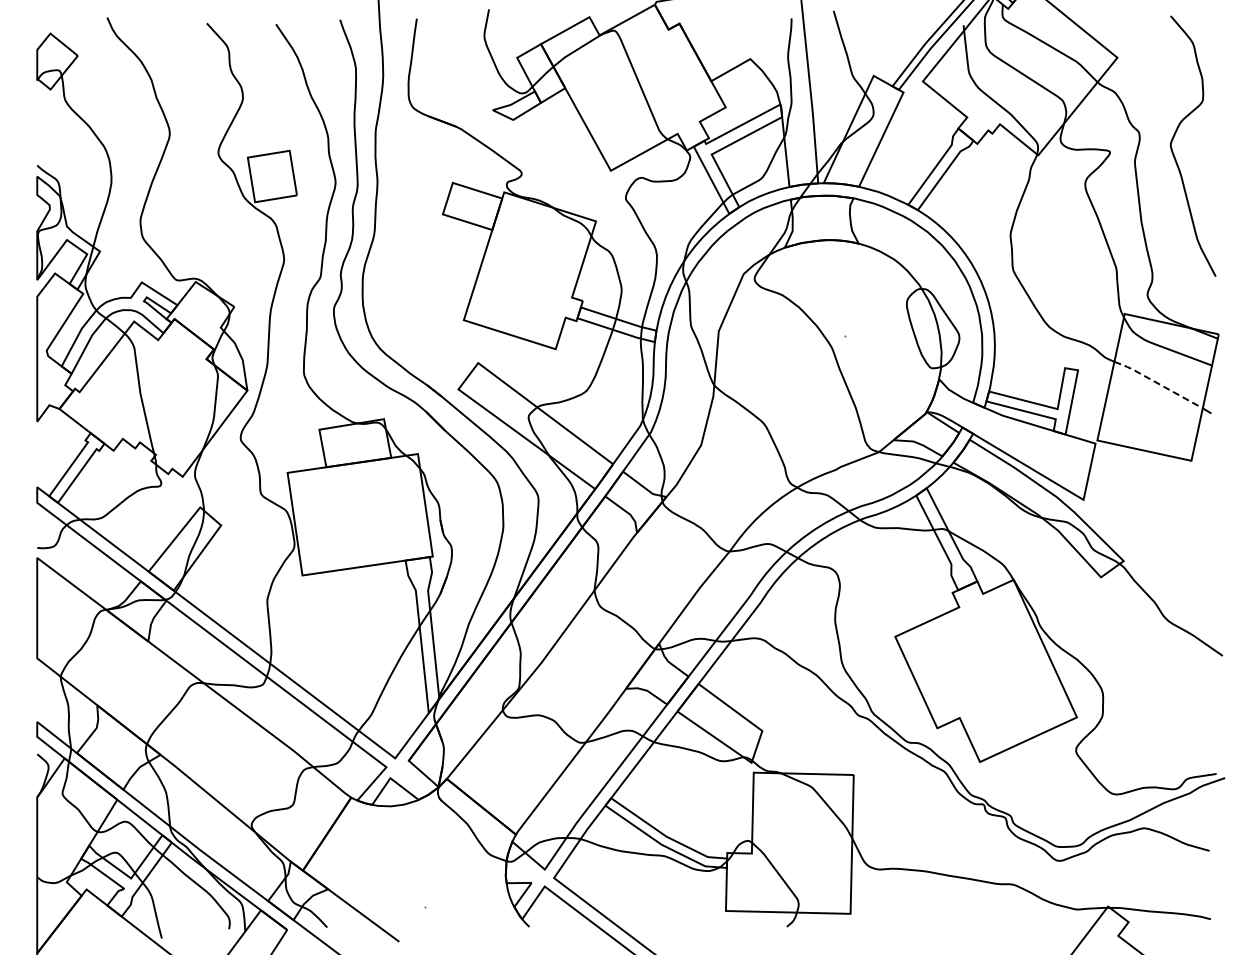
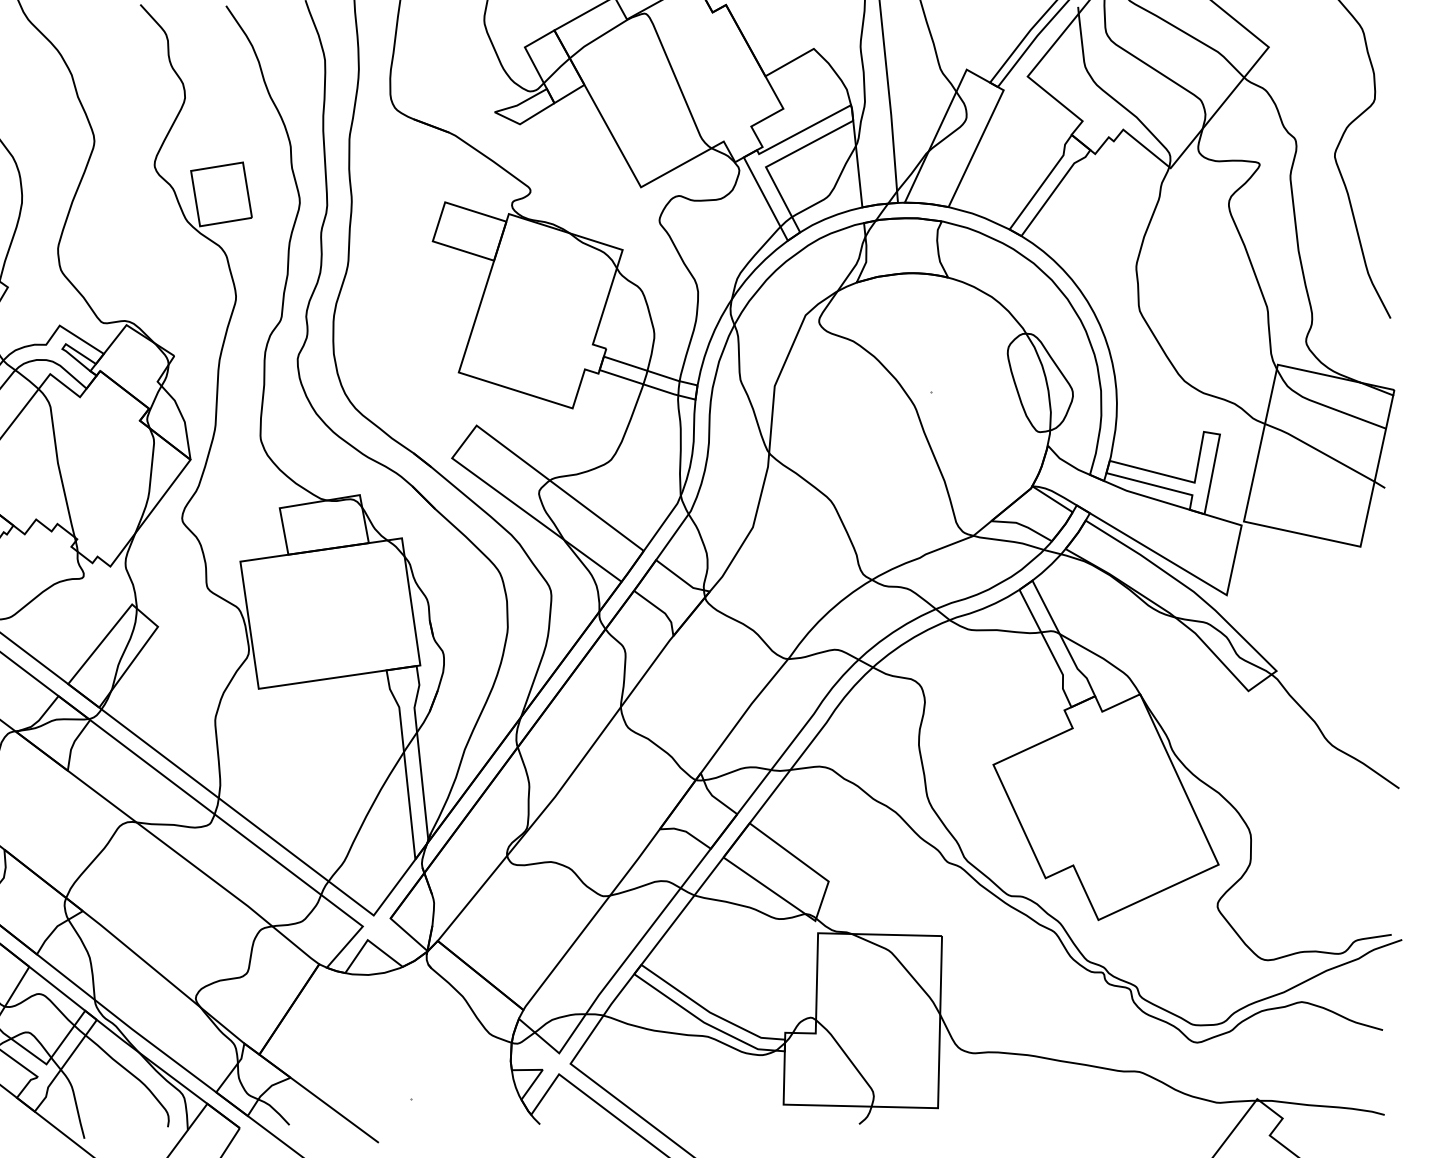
line: (1158, 383) -> (1319, 450), dashed -> solid

